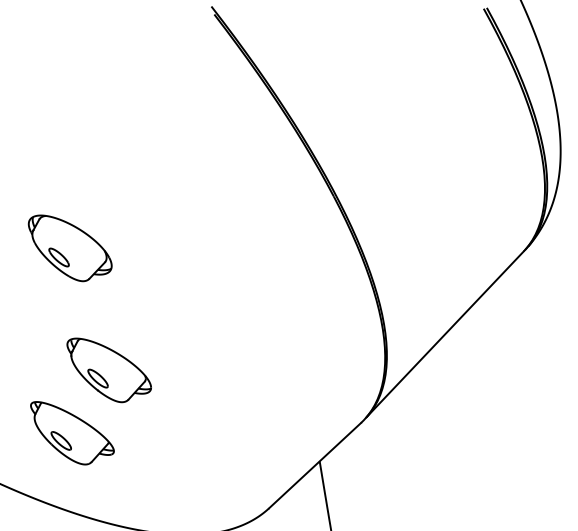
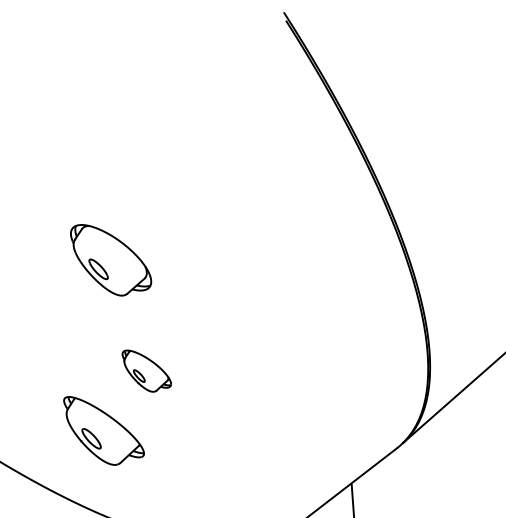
part: (69, 248) -> (110, 261), moved
part: (108, 370) -> (145, 371), size x0.6

